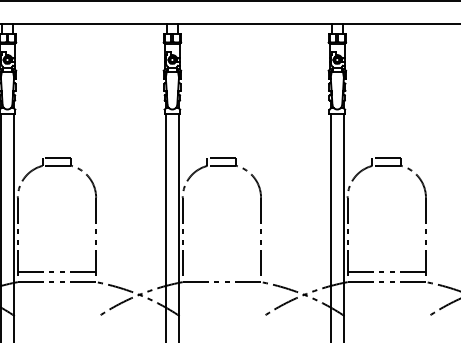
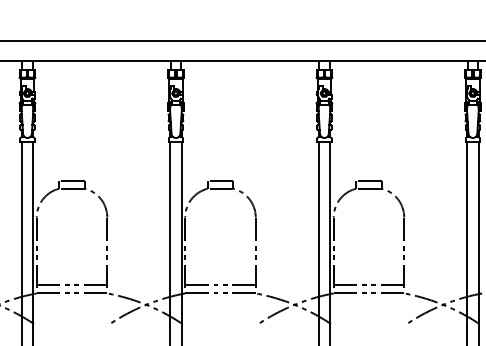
line: (221, 272) -> (220, 284), added

